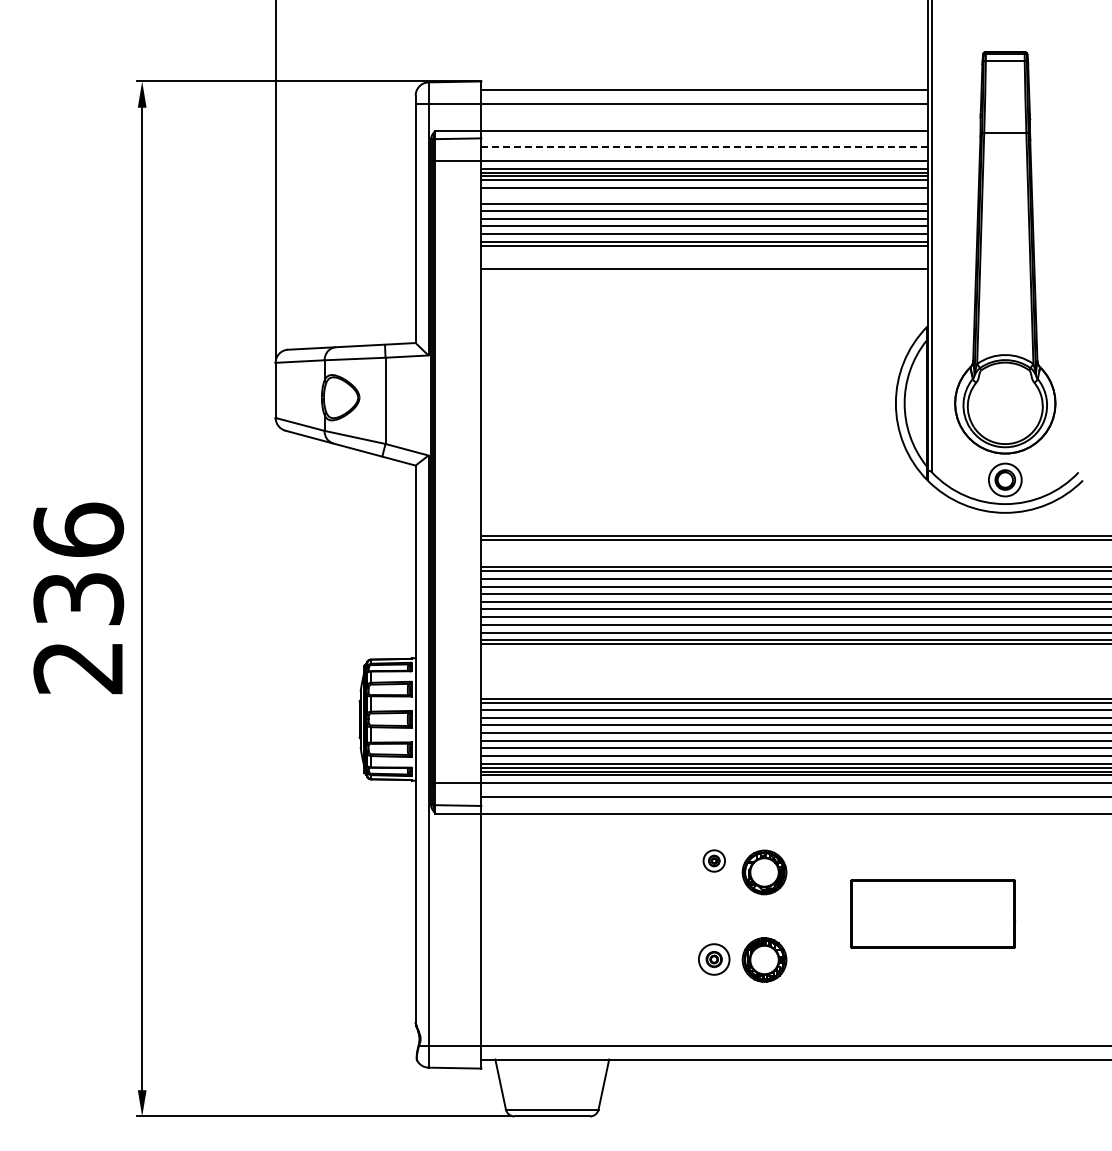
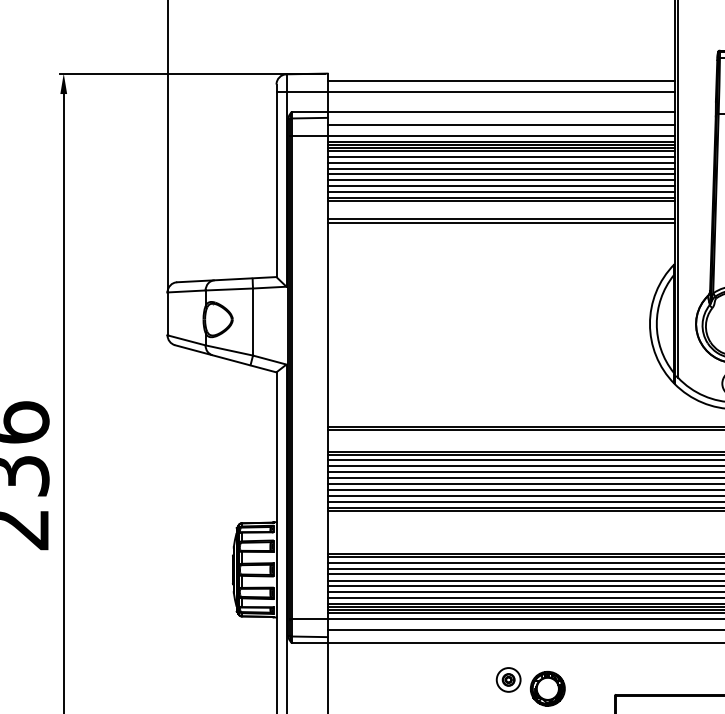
line: (703, 147) -> (500, 124), dashed -> solid
line: (704, 195) -> (501, 162), added
line: (704, 273) -> (501, 222), added
part: (714, 860) -> (508, 679), size x1.43

